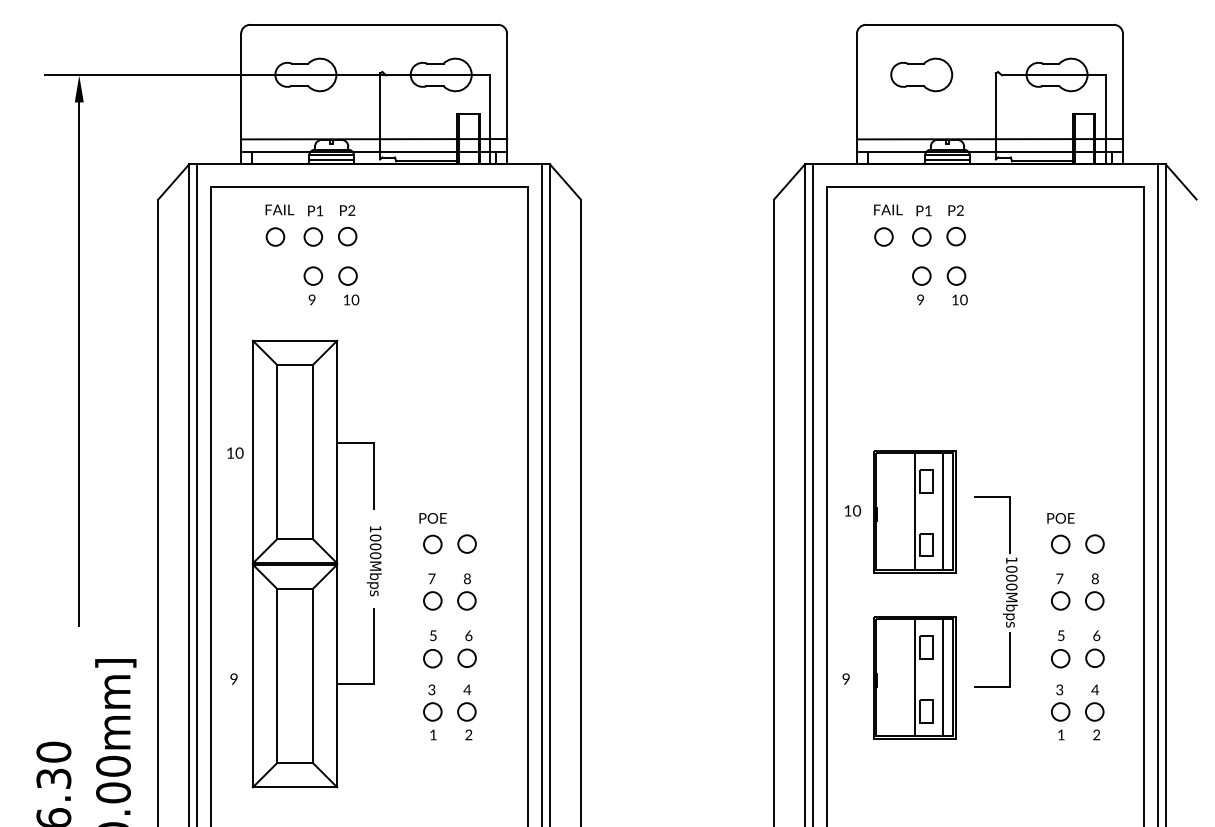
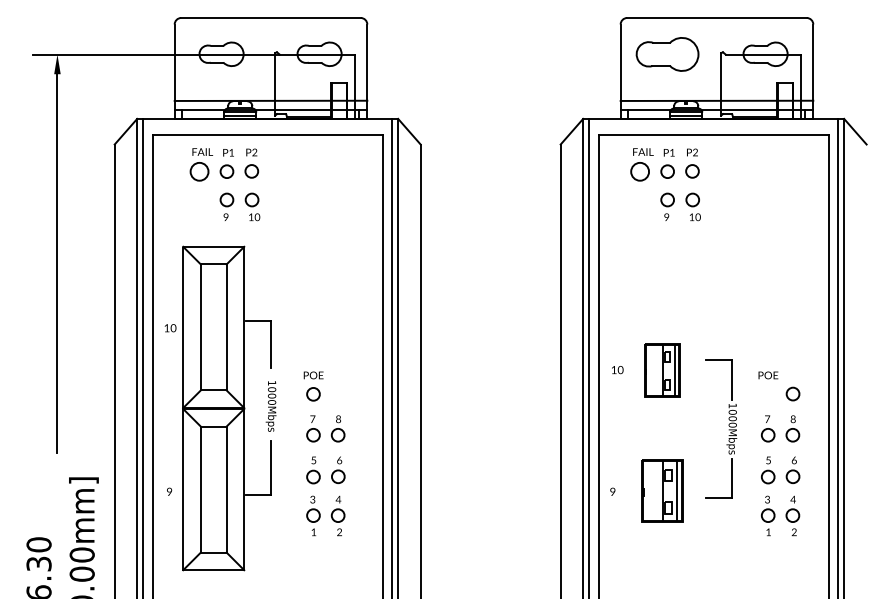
part: (921, 73) -> (667, 53), size x1.4
circle: (275, 236) -> (199, 171), size x1.4
circle: (884, 236) -> (640, 171), size x1.4
part: (914, 511) -> (662, 370), size x0.6
circle: (467, 543) -> (338, 393), removed
circle: (1061, 544) -> (768, 394), removed
part: (914, 677) -> (662, 490), size x0.7

